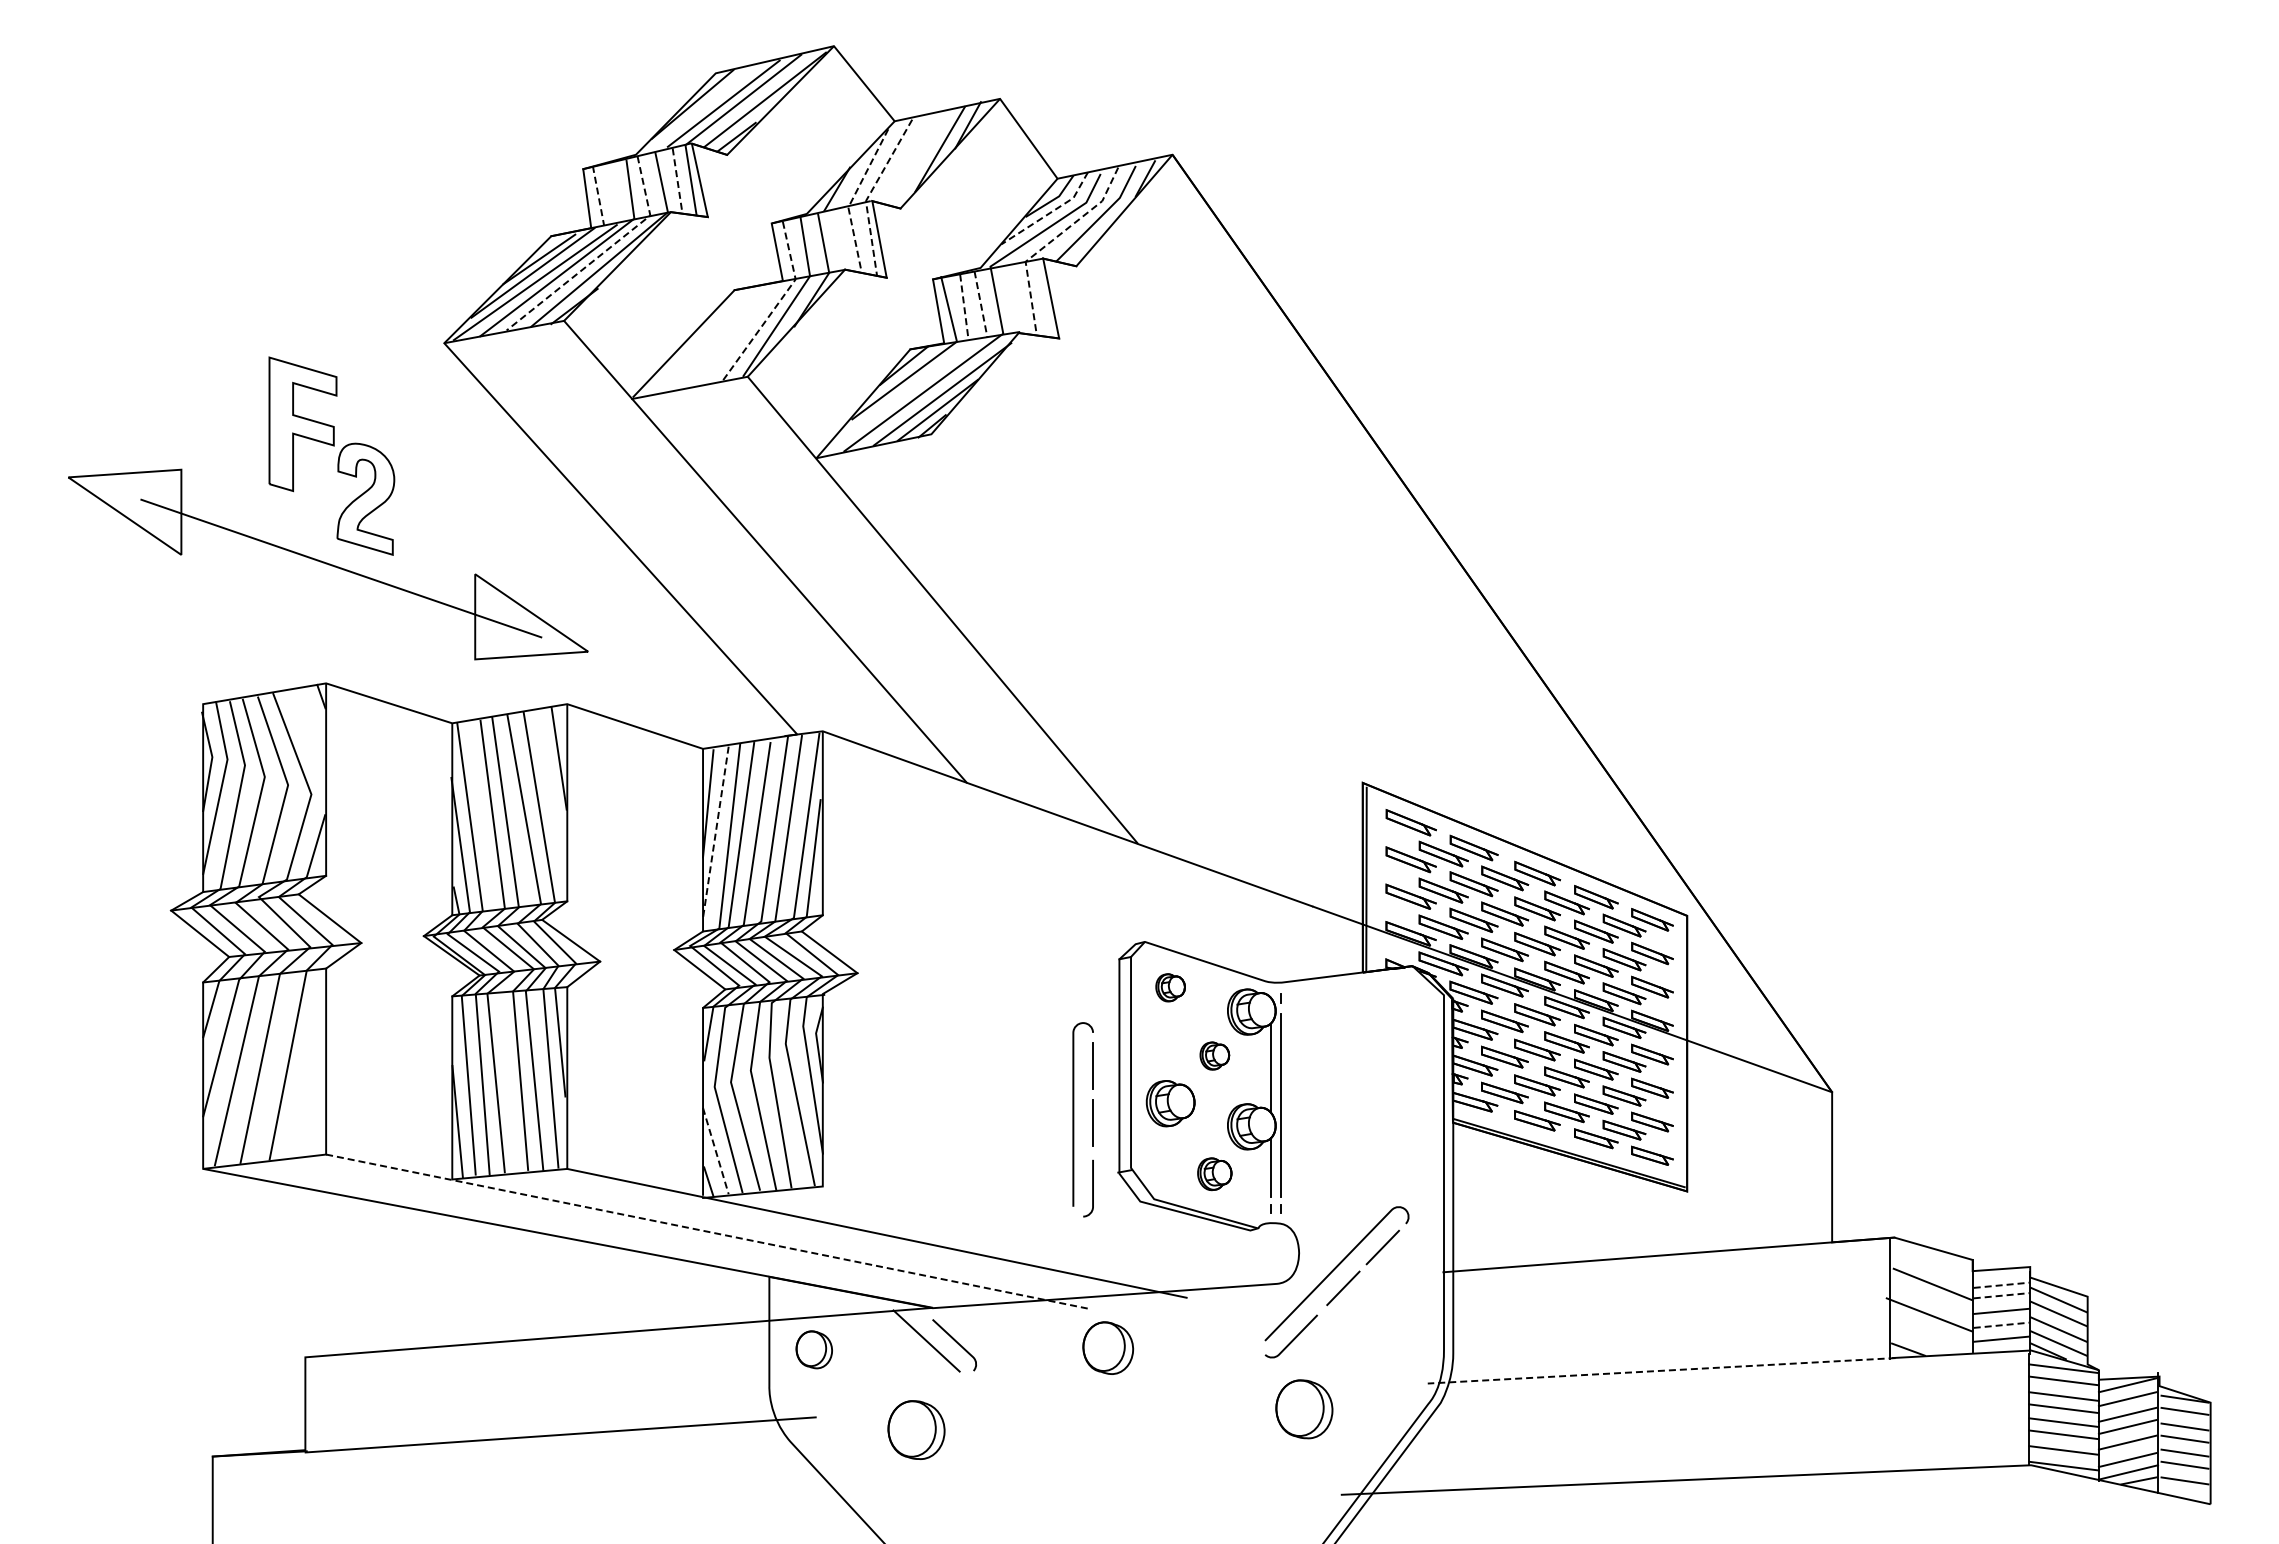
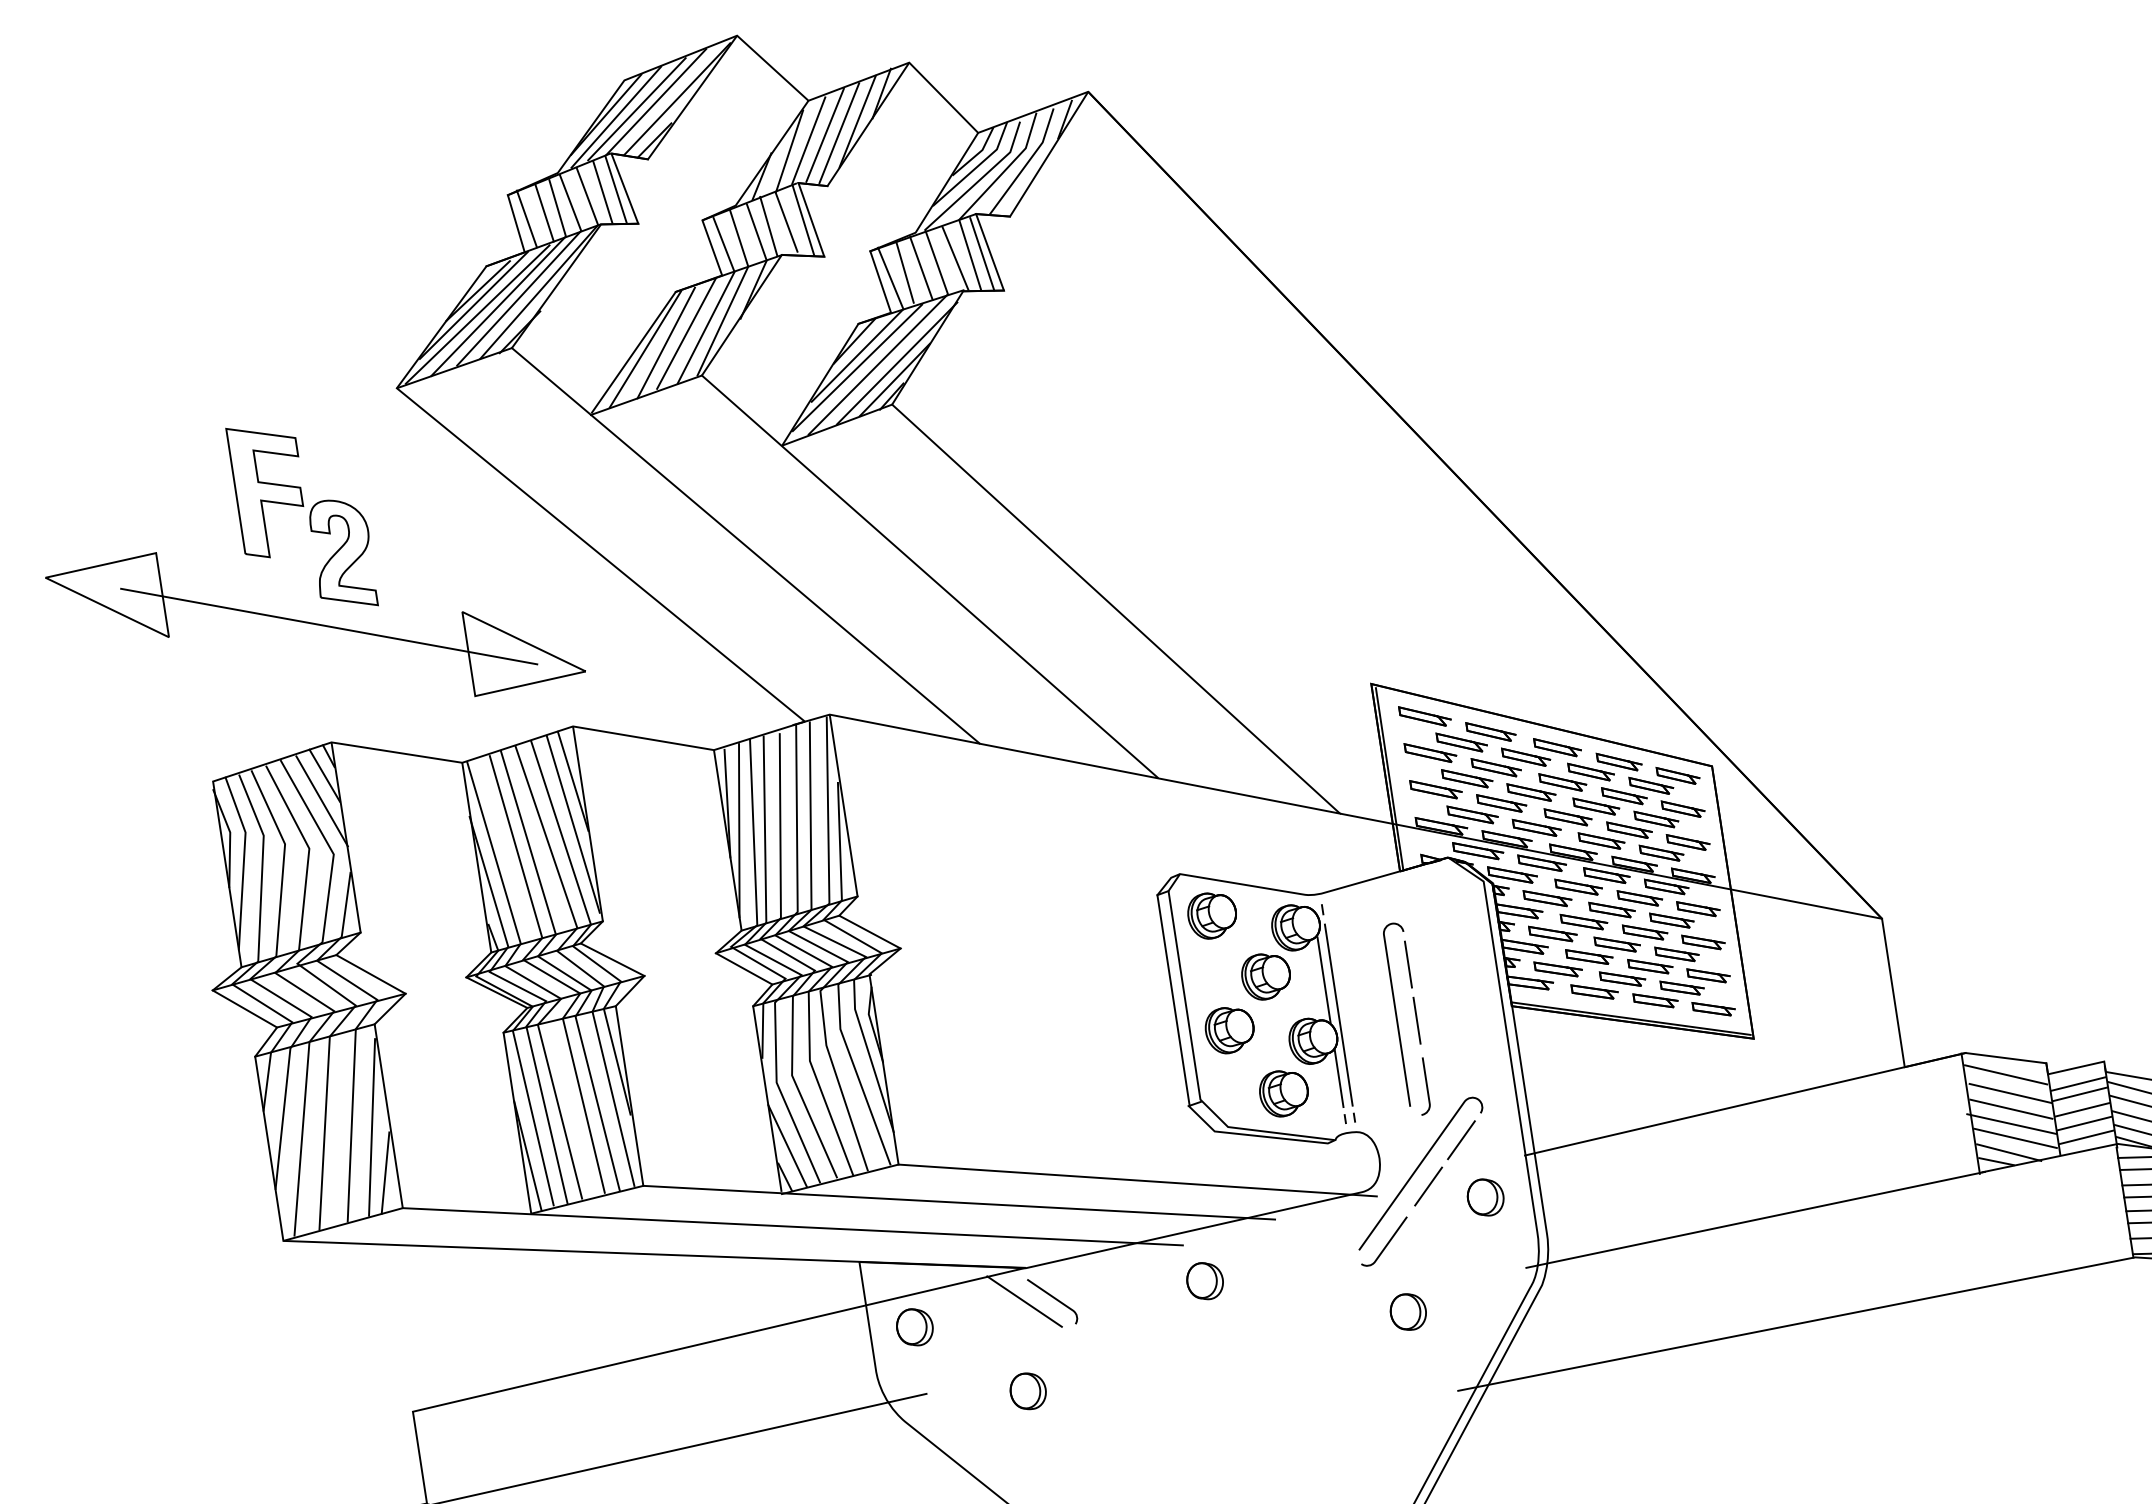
line: (702, 108) -> (616, 117), added
line: (905, 157) -> (824, 134), added
line: (920, 157) -> (839, 132), added
line: (677, 180) -> (602, 192), dashed -> solid
line: (616, 191) -> (544, 212), added
line: (869, 194) -> (794, 176), dashed -> solid
line: (598, 196) -> (527, 219), dashed -> solid
line: (853, 197) -> (779, 182), dashed -> solid
line: (1050, 213) -> (976, 168), dashed -> solid
line: (836, 239) -> (768, 226), added
line: (1049, 243) -> (980, 198), dashed -> solid
line: (602, 254) -> (539, 276), dashed -> solid
line: (1042, 298) -> (981, 253), added
line: (1016, 299) -> (955, 258), added
line: (981, 304) -> (922, 268), dashed -> solid
line: (776, 306) -> (719, 301), dashed -> solid
line: (964, 306) -> (905, 273), dashed -> solid
line: (738, 332) -> (686, 333), added
line: (717, 338) -> (666, 342), added
line: (695, 342) -> (645, 349), added
line: (902, 392) -> (857, 367), added
line: (1121, 669) -> (1115, 608), added
line: (314, 715) -> (324, 775), added
line: (307, 739) -> (321, 800), added
line: (552, 800) -> (573, 823), added
line: (715, 832) -> (738, 830), dashed -> solid
part: (1170, 987) -> (1212, 915), size x1.67
part: (1214, 1055) -> (1265, 975), size x1.67
line: (307, 1069) -> (371, 1126), added
line: (314, 1116) -> (385, 1172), added
part: (1074, 1119) -> (1398, 1020), moved
line: (715, 1151) -> (787, 1146), dashed -> solid
part: (1214, 1173) -> (1283, 1092), size x1.43
line: (709, 1232) -> (793, 1227), dashed -> solid
line: (1056, 1238) -> (1137, 1180), added
line: (1931, 1264) -> (2006, 1073), added
line: (2001, 1285) -> (2078, 1084), dashed -> solid
line: (2001, 1295) -> (2080, 1094), dashed -> solid
line: (1931, 1299) -> (2011, 1108), added
part: (1397, 1307) -> (1484, 1197), added
line: (2001, 1325) -> (2084, 1123), dashed -> solid
line: (1931, 1329) -> (2016, 1138), added
line: (1922, 1342) -> (2009, 1152), added
part: (1107, 1347) -> (1204, 1280), size x0.71
line: (1661, 1370) -> (1755, 1219), dashed -> solid
part: (1304, 1409) -> (1408, 1312), size x0.62
part: (916, 1430) -> (1028, 1391), size x0.62

